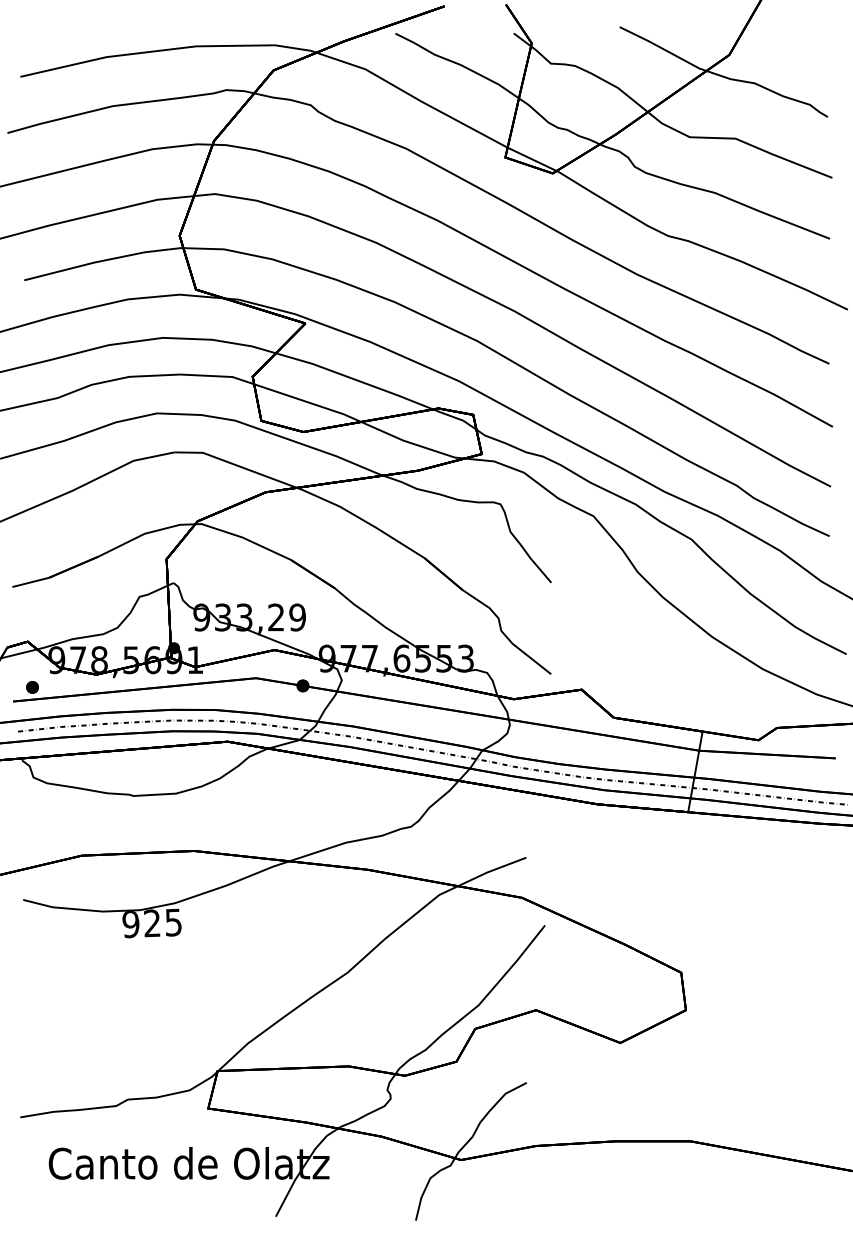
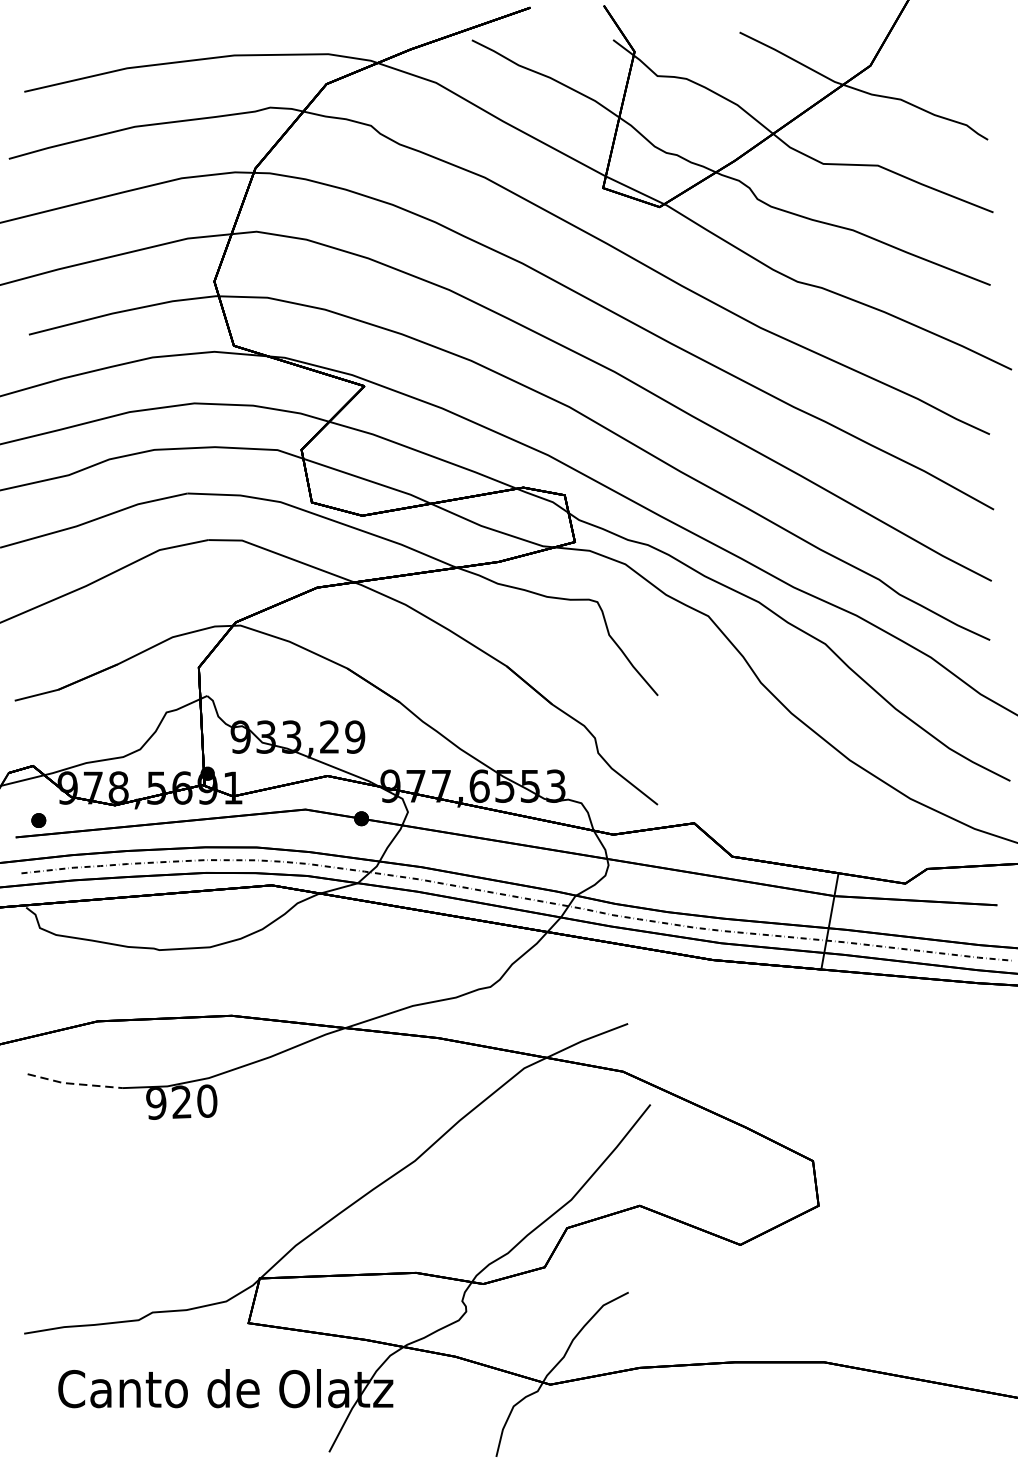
line: (62, 908) -> (74, 1084), solid -> dashed
text: (173, 922) -> (207, 1101), 925 -> 920

